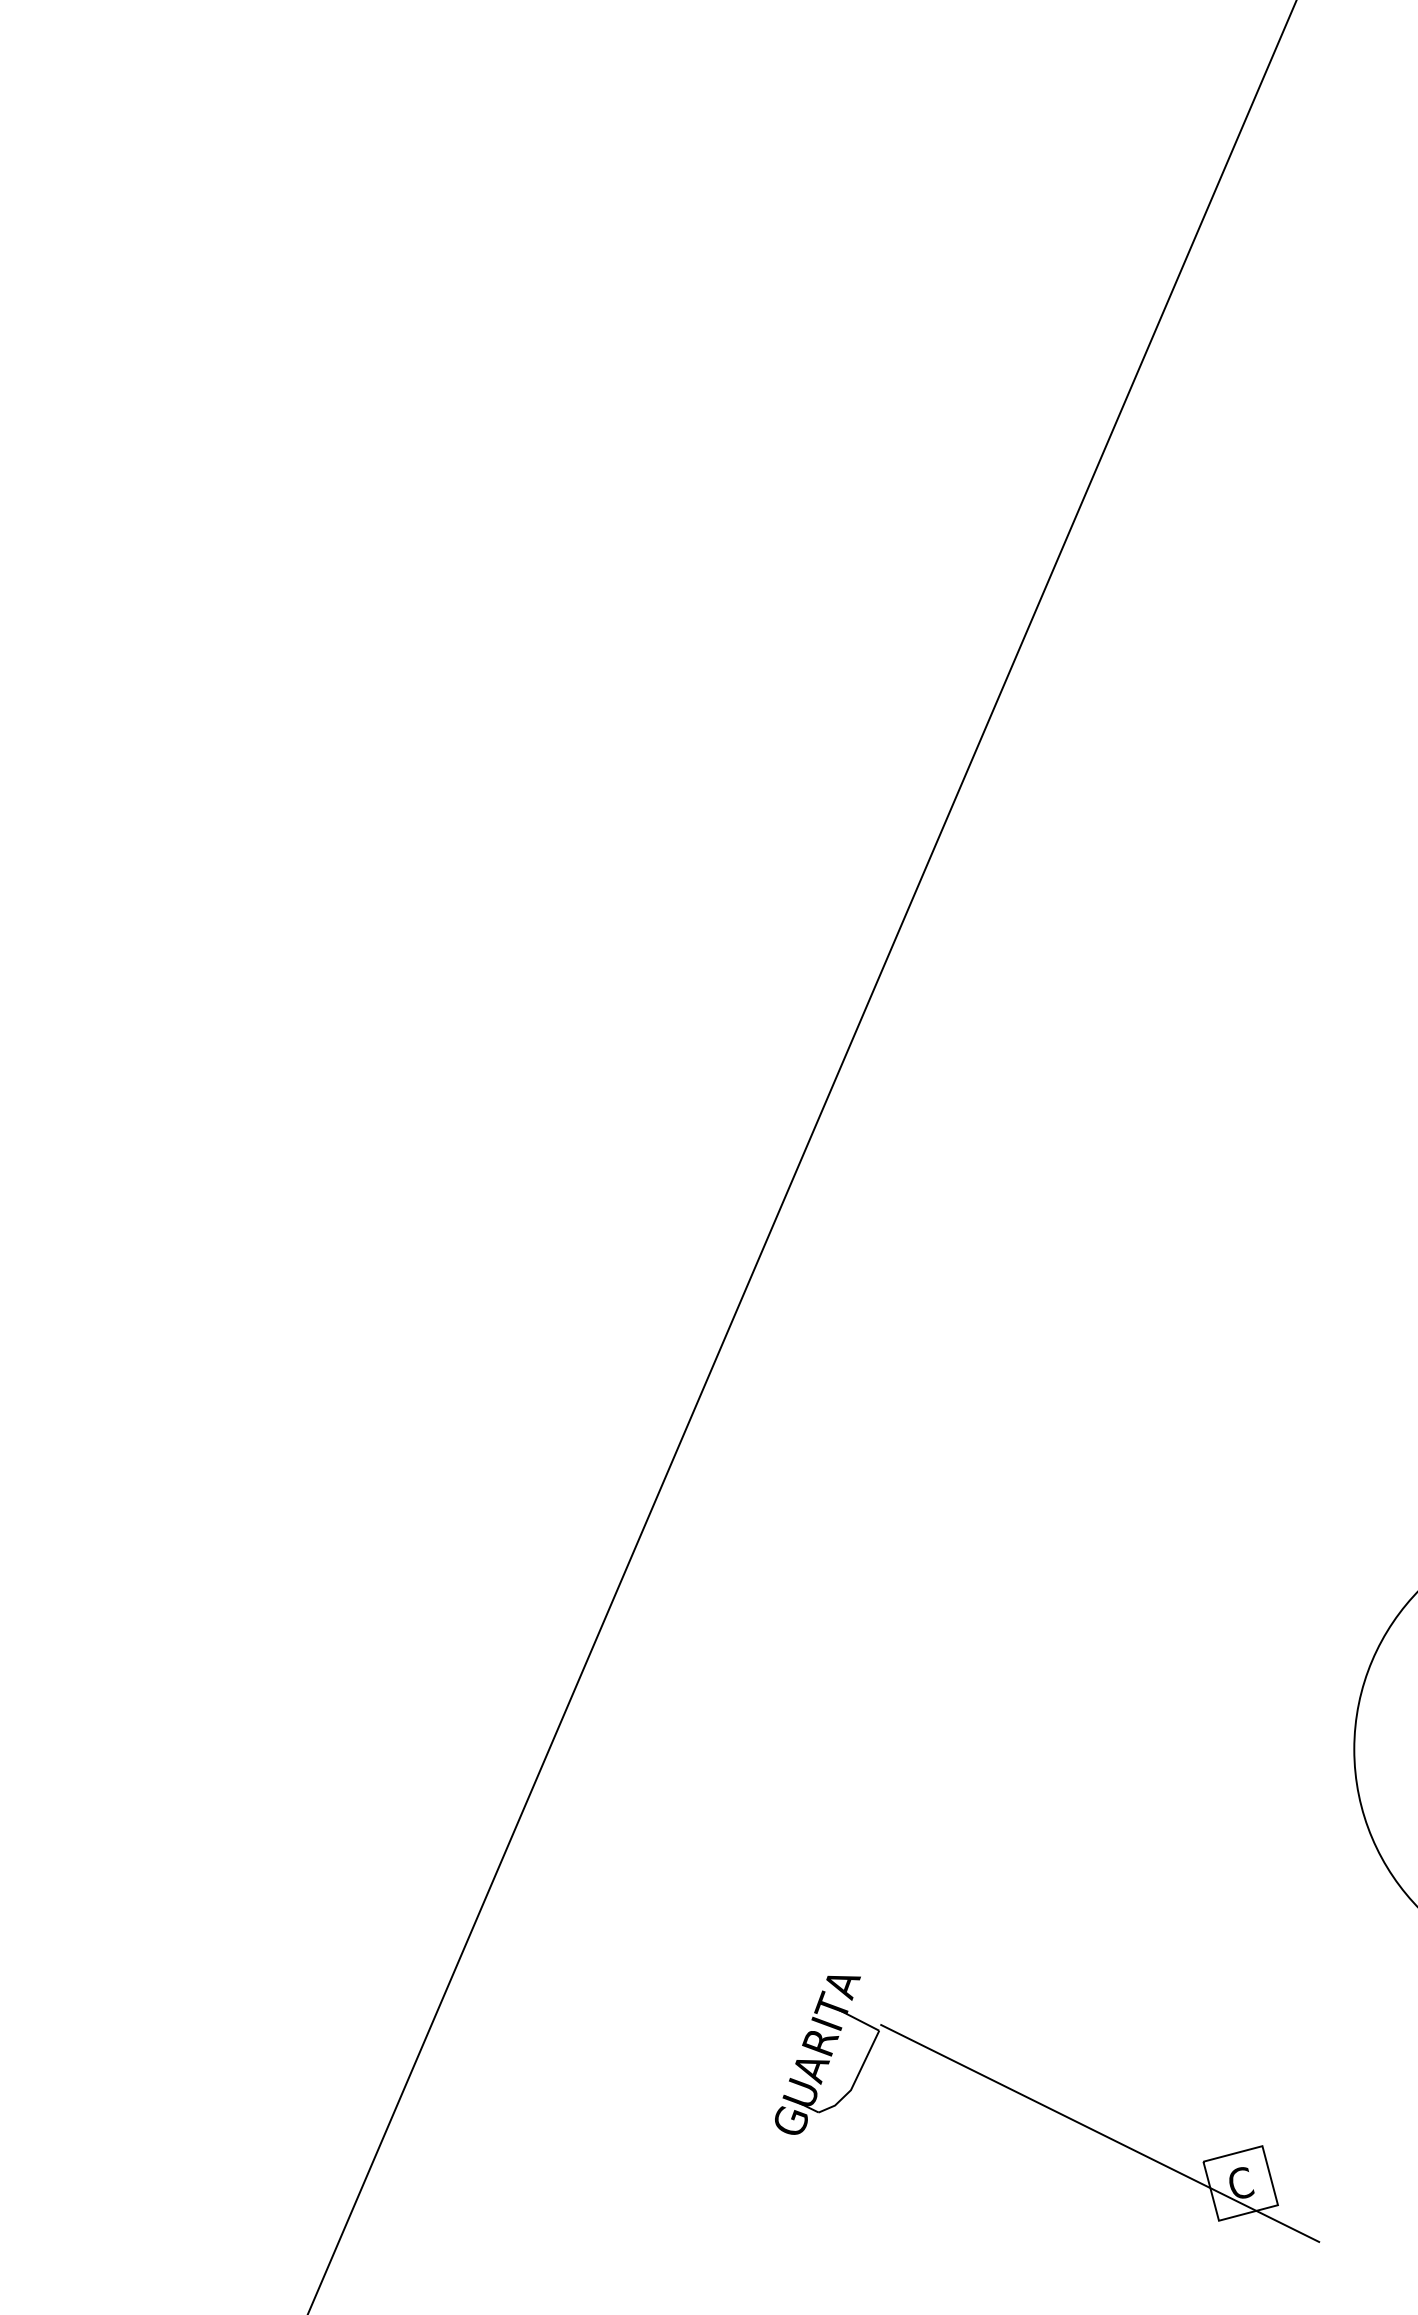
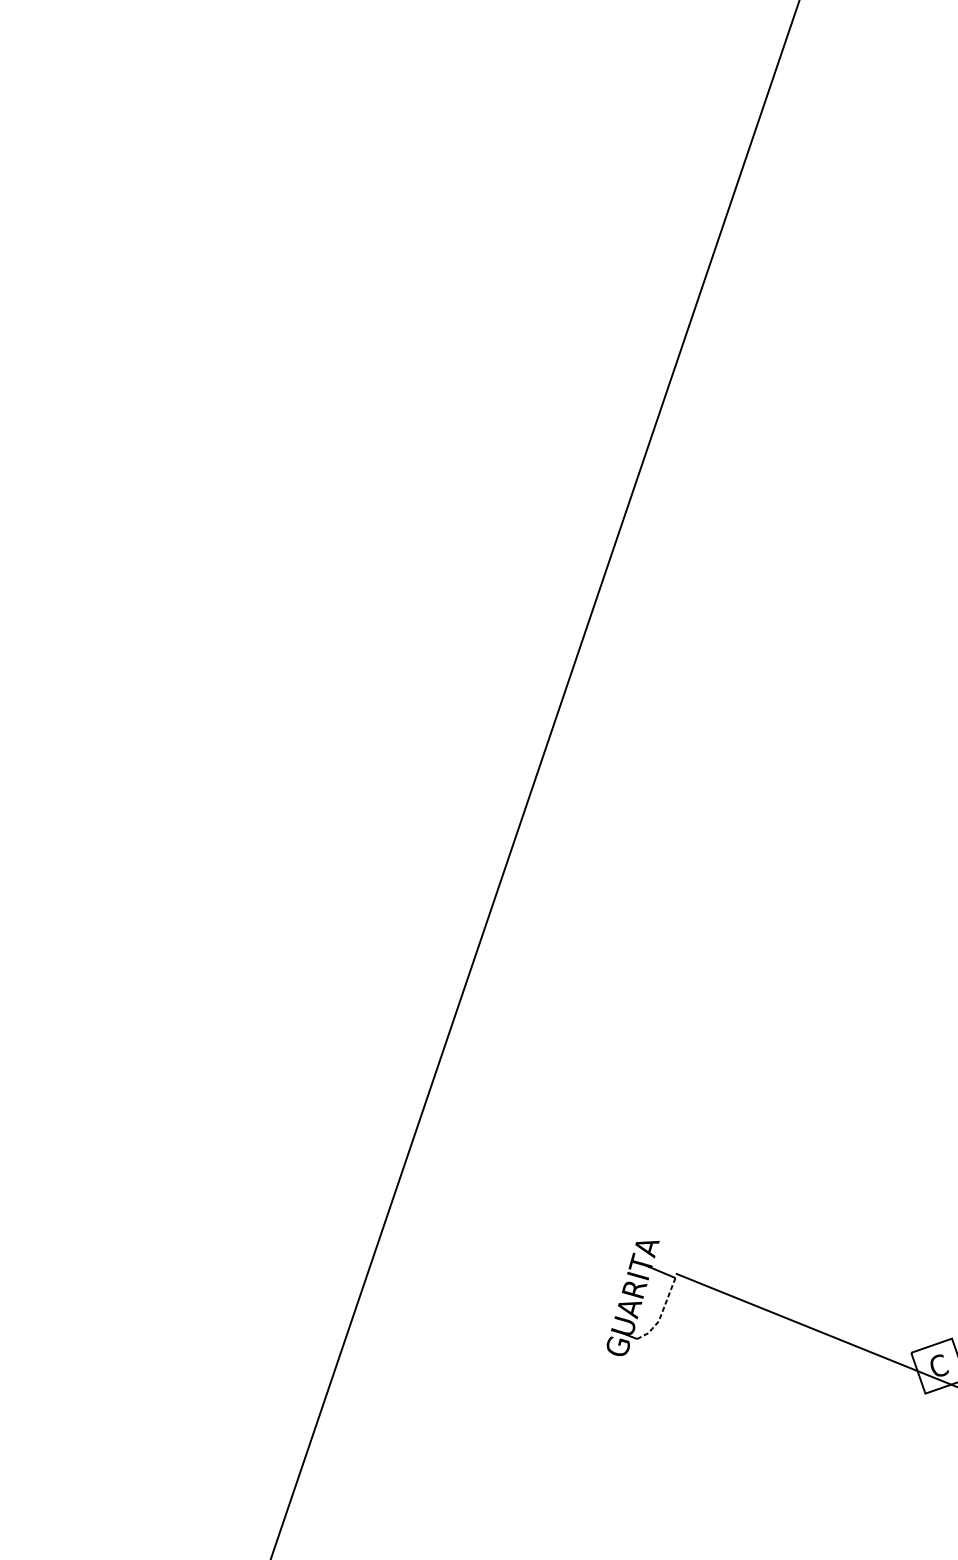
line: (855, 2080) -> (661, 1314), solid -> dashed

